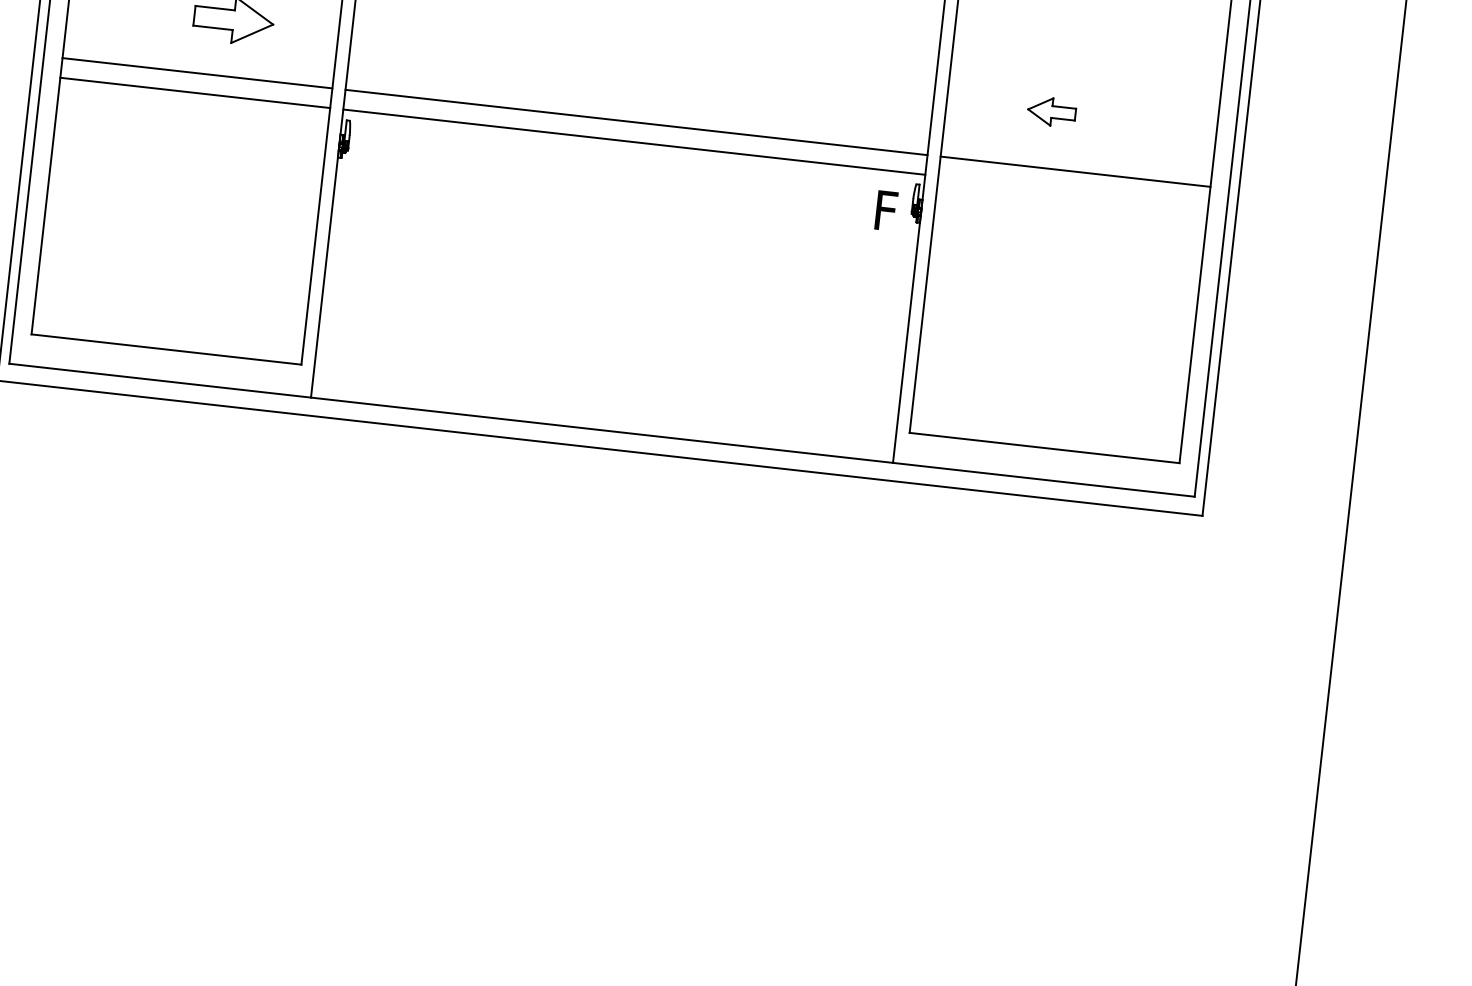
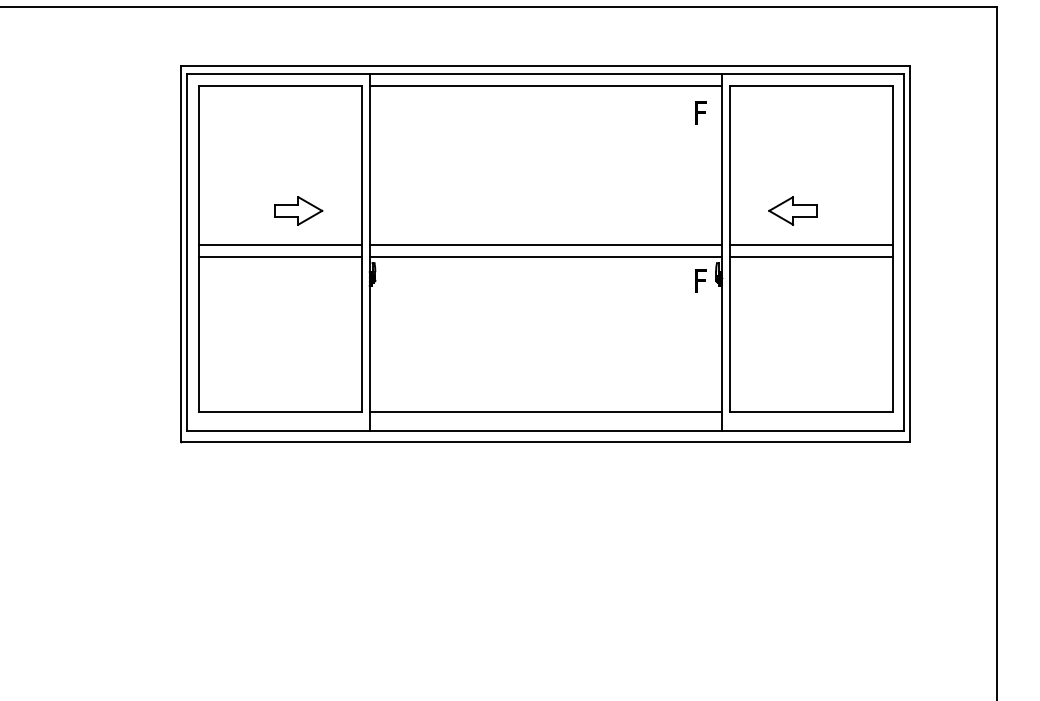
part: (1051, 111) -> (792, 210), size x1.67
line: (1072, 190) -> (810, 256), added
line: (605, 399) -> (545, 412), added

